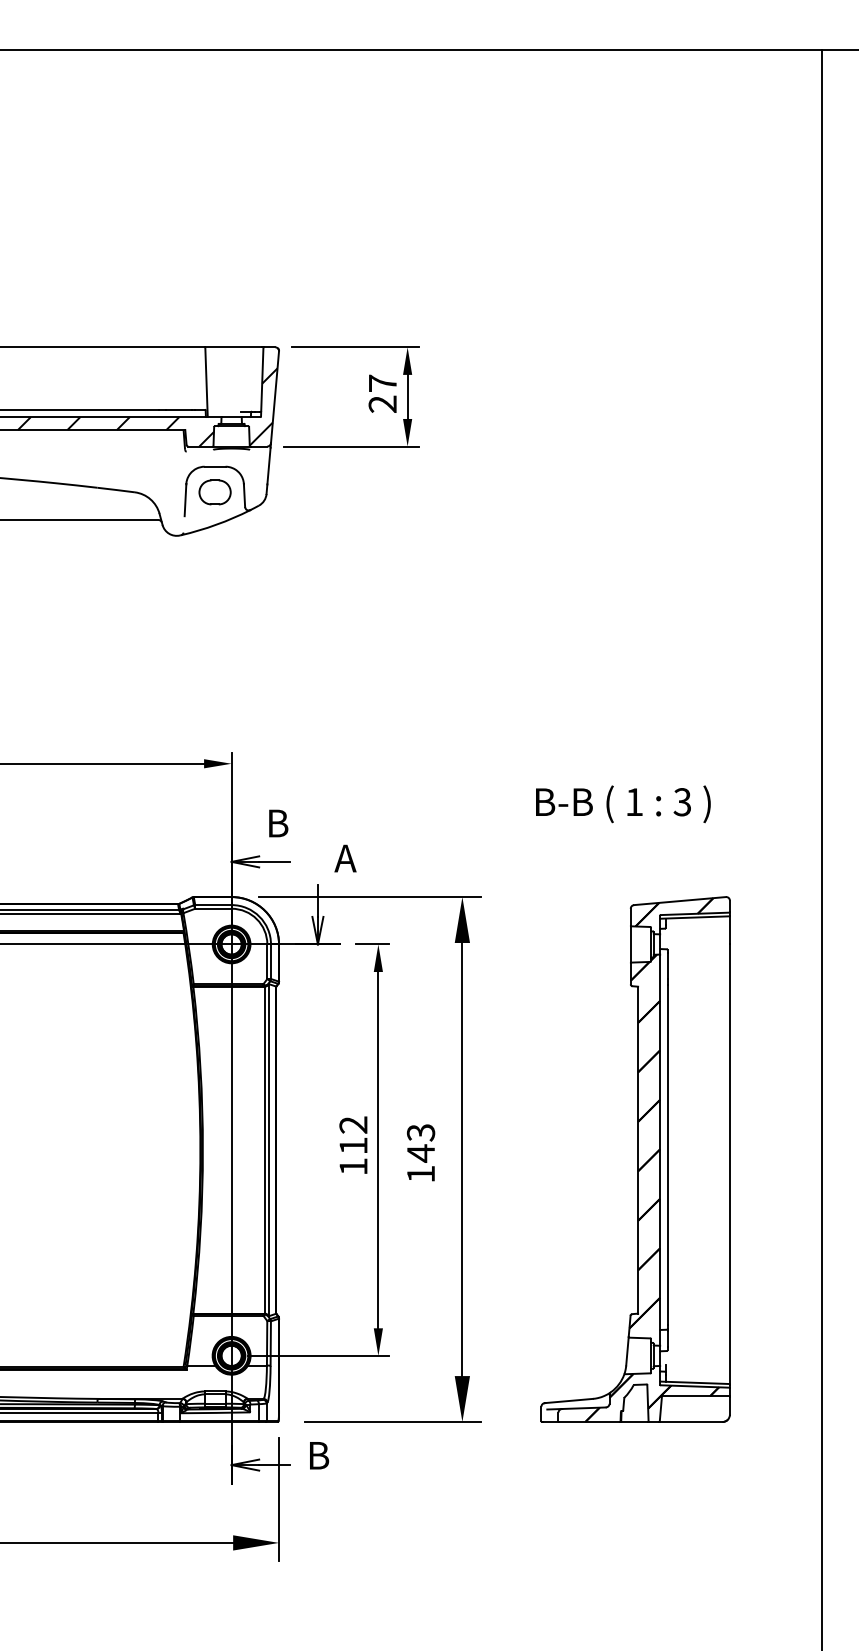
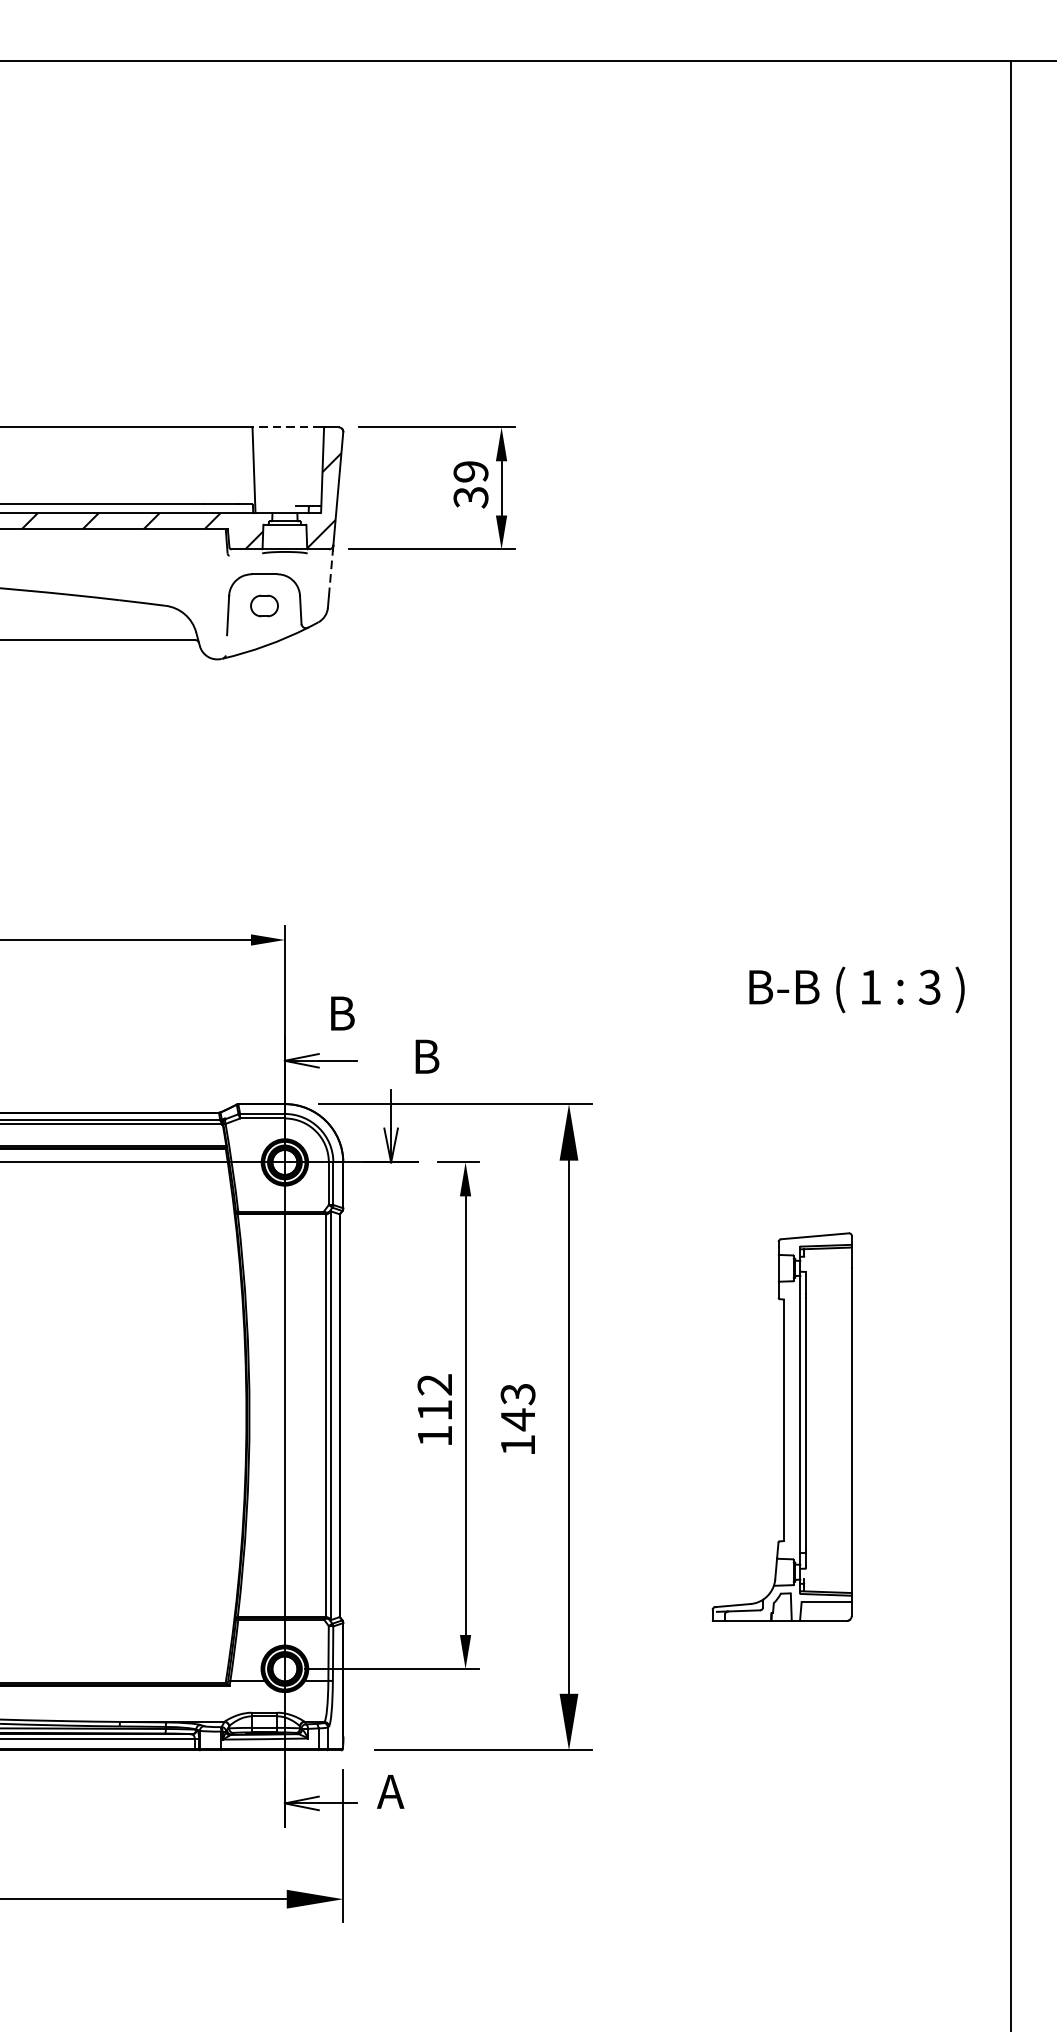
line: (232, 347) -> (285, 427), solid -> dashed
text: (382, 393) -> (470, 484), 27 -> 39
line: (269, 465) -> (331, 572), solid -> dashed
part: (214, 492) -> (263, 606), size x0.7
text: (623, 804) -> (857, 990), moved
text: (345, 858) -> (425, 1056), A -> B
part: (635, 1159) -> (782, 1427), size x0.6
text: (317, 1455) -> (390, 1791), B -> A

